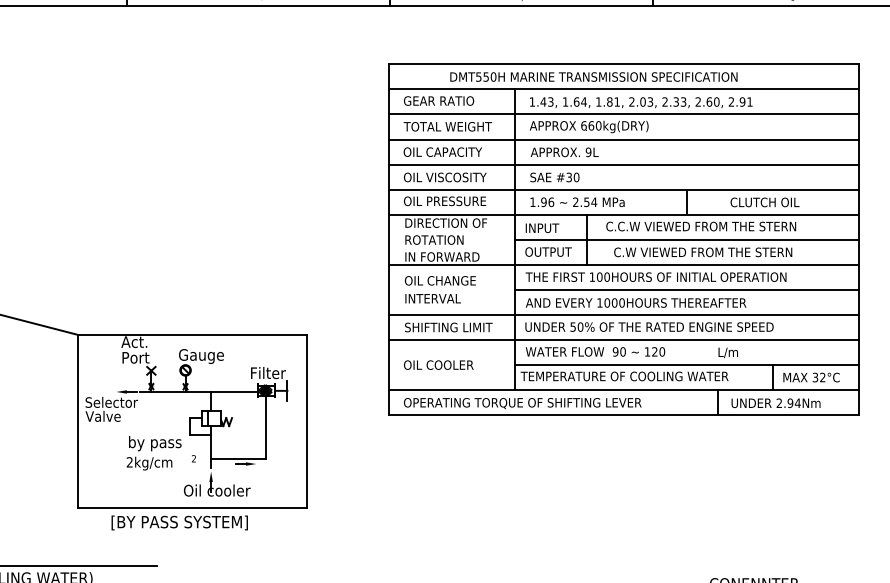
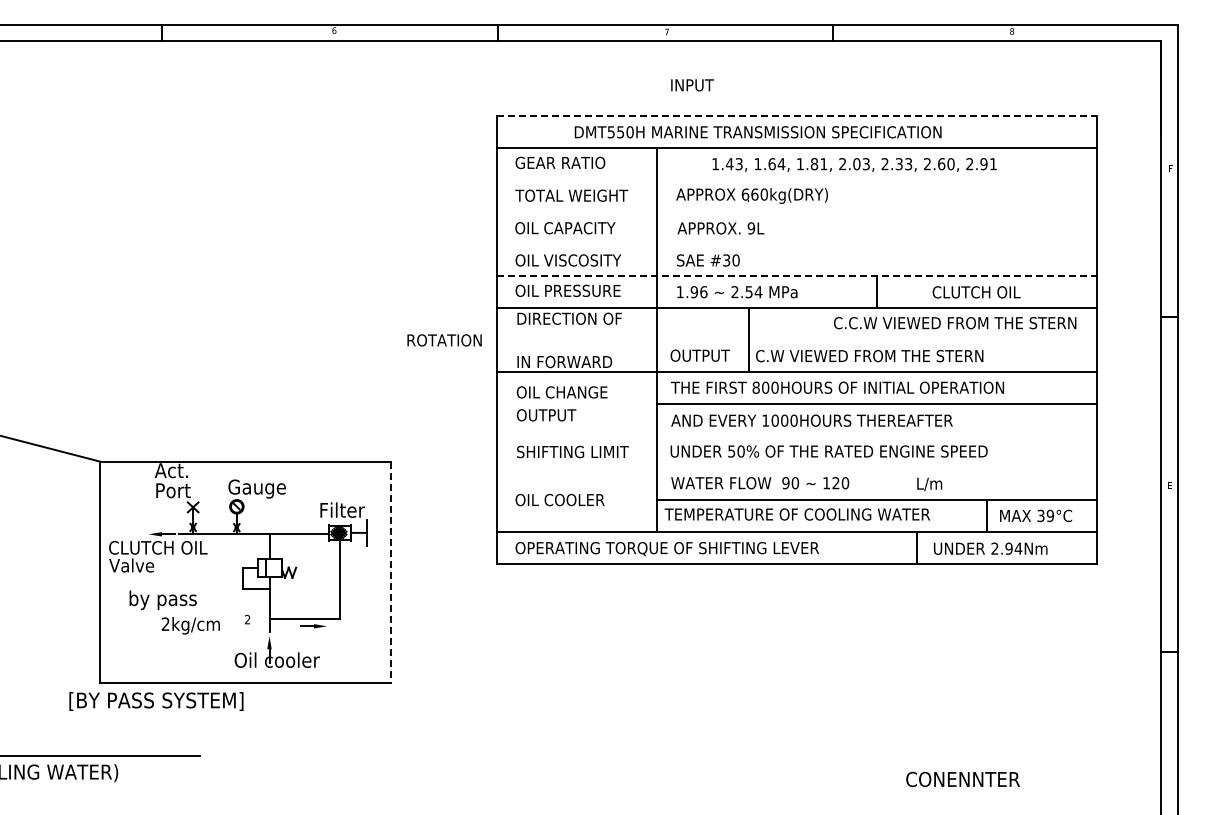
line: (624, 64) -> (797, 116), solid -> dashed
text: (641, 102) -> (854, 164), moved
line: (624, 114) -> (797, 180), removed
line: (624, 139) -> (797, 212), removed
line: (624, 164) -> (797, 244), removed
line: (624, 190) -> (797, 276), solid -> dashed
text: (701, 226) -> (955, 323), moved
text: (542, 228) -> (692, 85), moved
text: (434, 240) -> (444, 340), moved
line: (687, 240) -> (877, 340), removed
text: (703, 252) -> (869, 356), moved
text: (591, 276) -> (755, 387), 100HOURS -> 800HOURS
text: (432, 298) -> (552, 415), INTERVAL -> OUTPUT
line: (624, 315) -> (797, 436), removed
line: (624, 340) -> (797, 468), removed
text: (822, 378) -> (1050, 516), 32°C -> 39°C
text: (124, 402) -> (158, 547), Selector -> CLUTCH OIL
line: (306, 421) -> (391, 572), solid -> dashed
text: (154, 443) -> (162, 599), moved
text: (179, 522) -> (156, 701), moved

